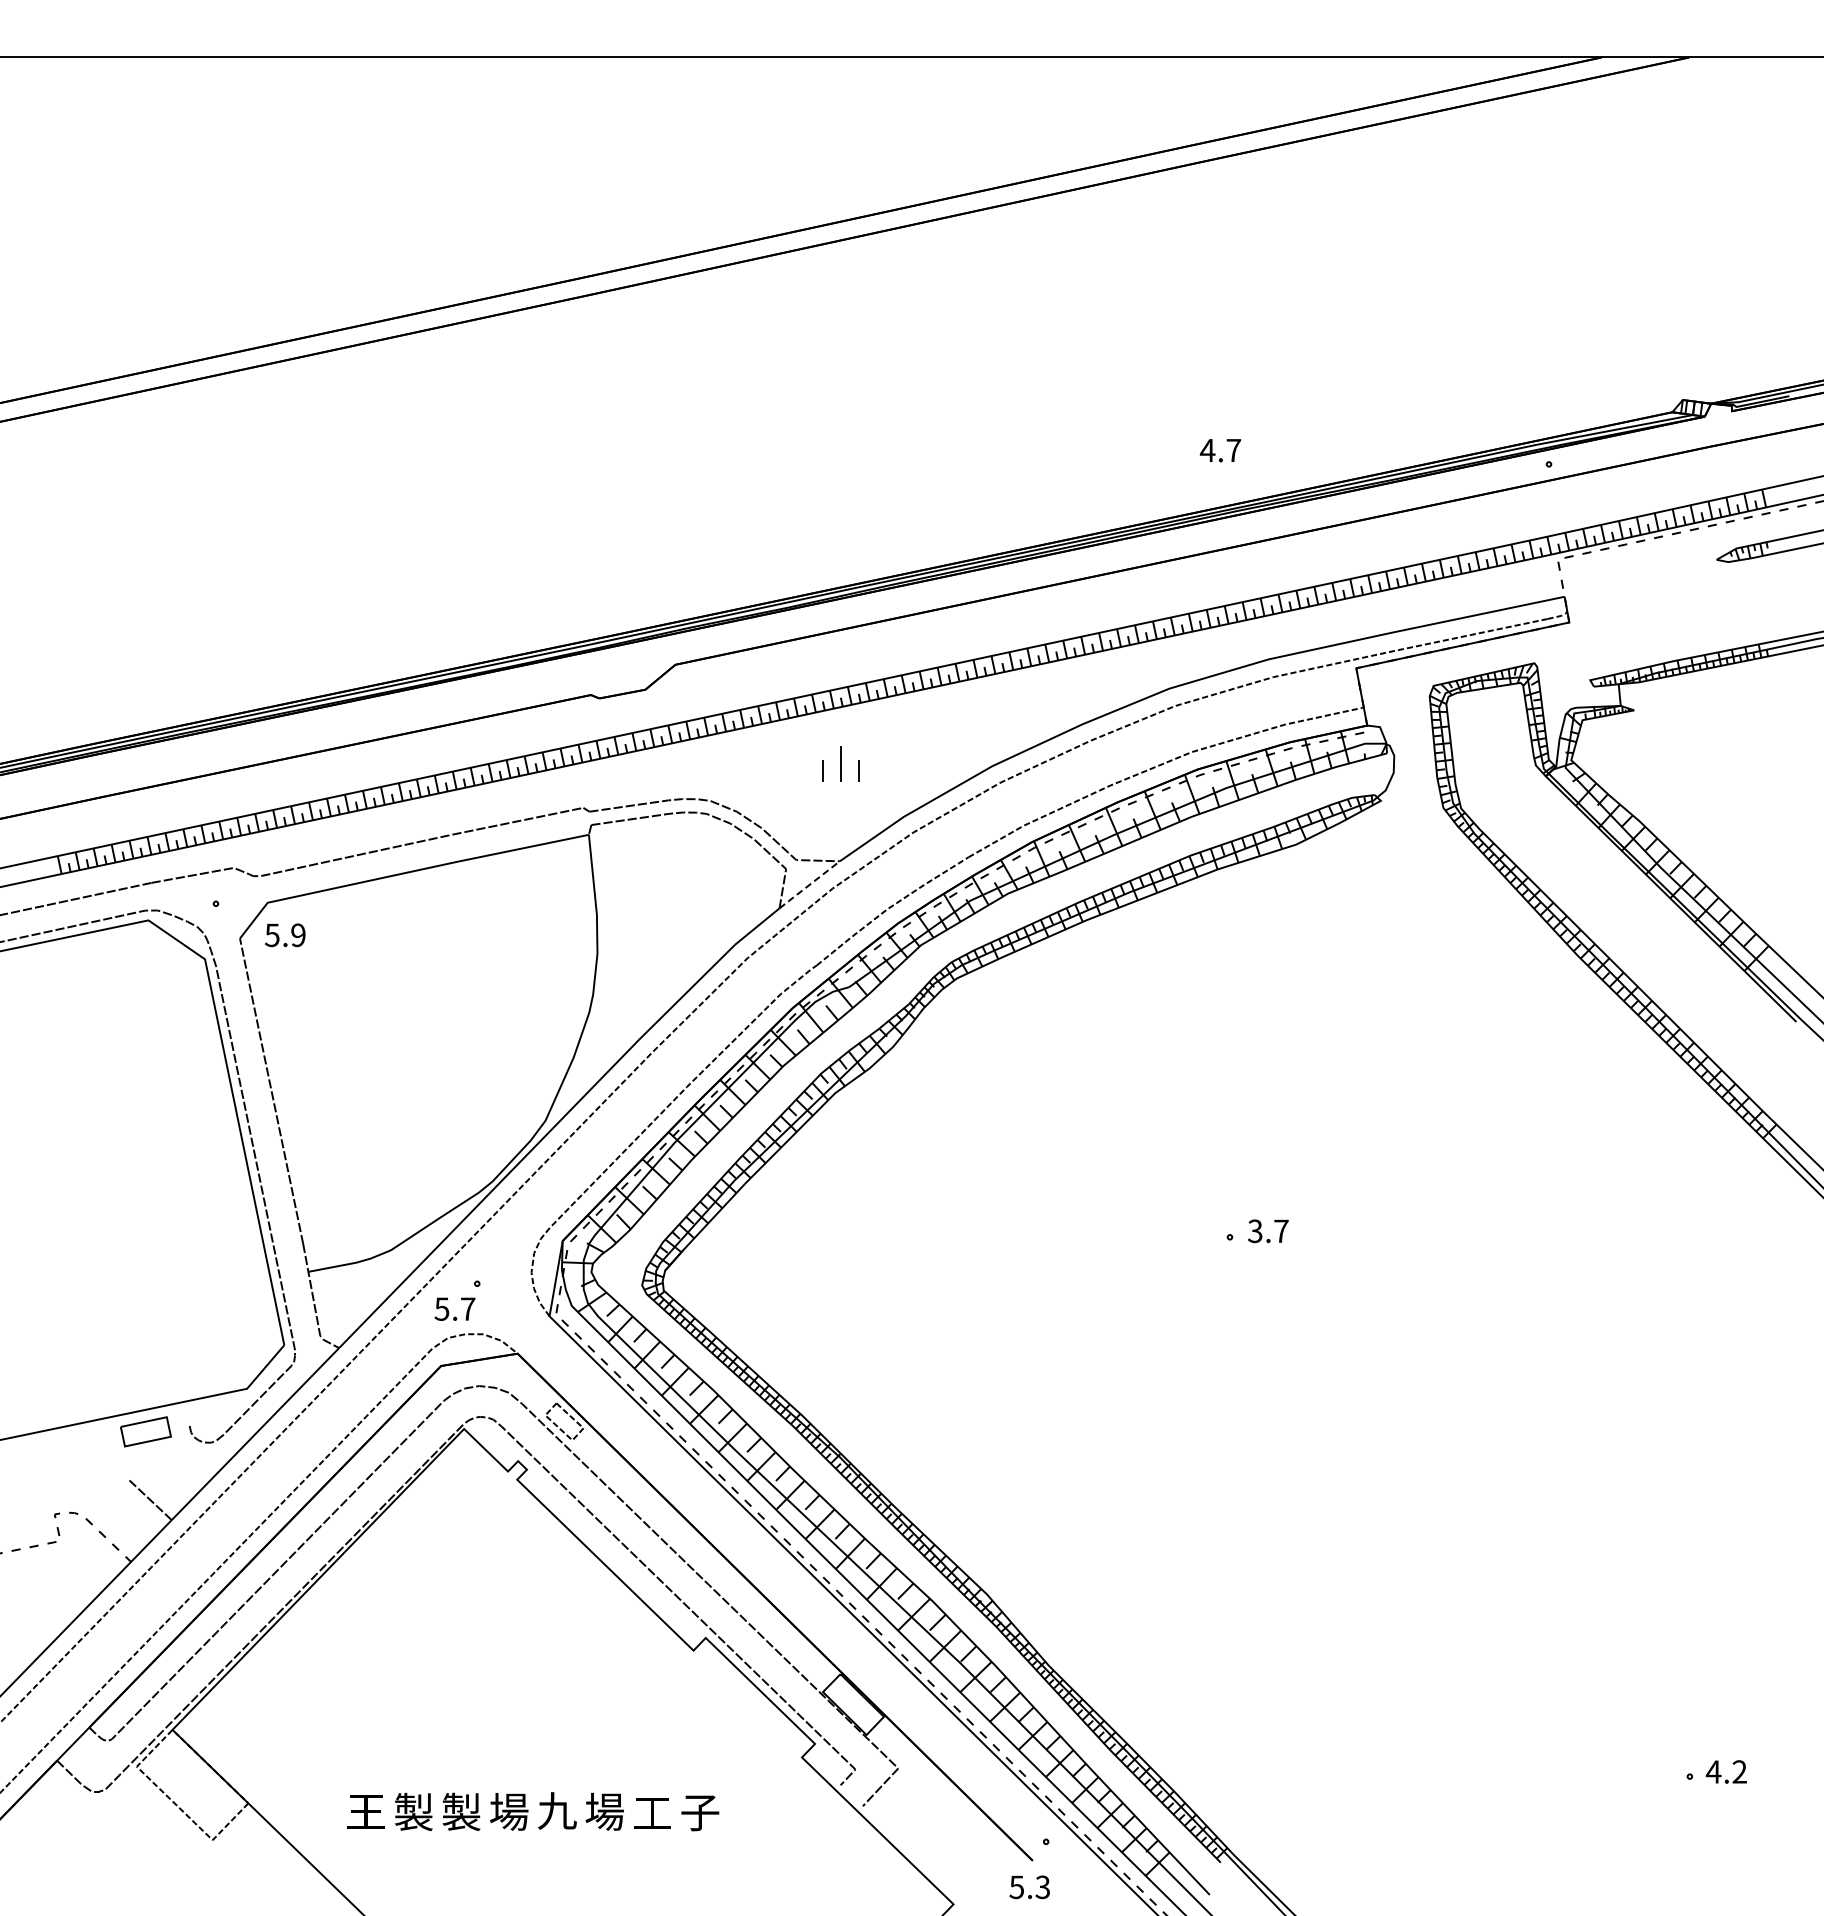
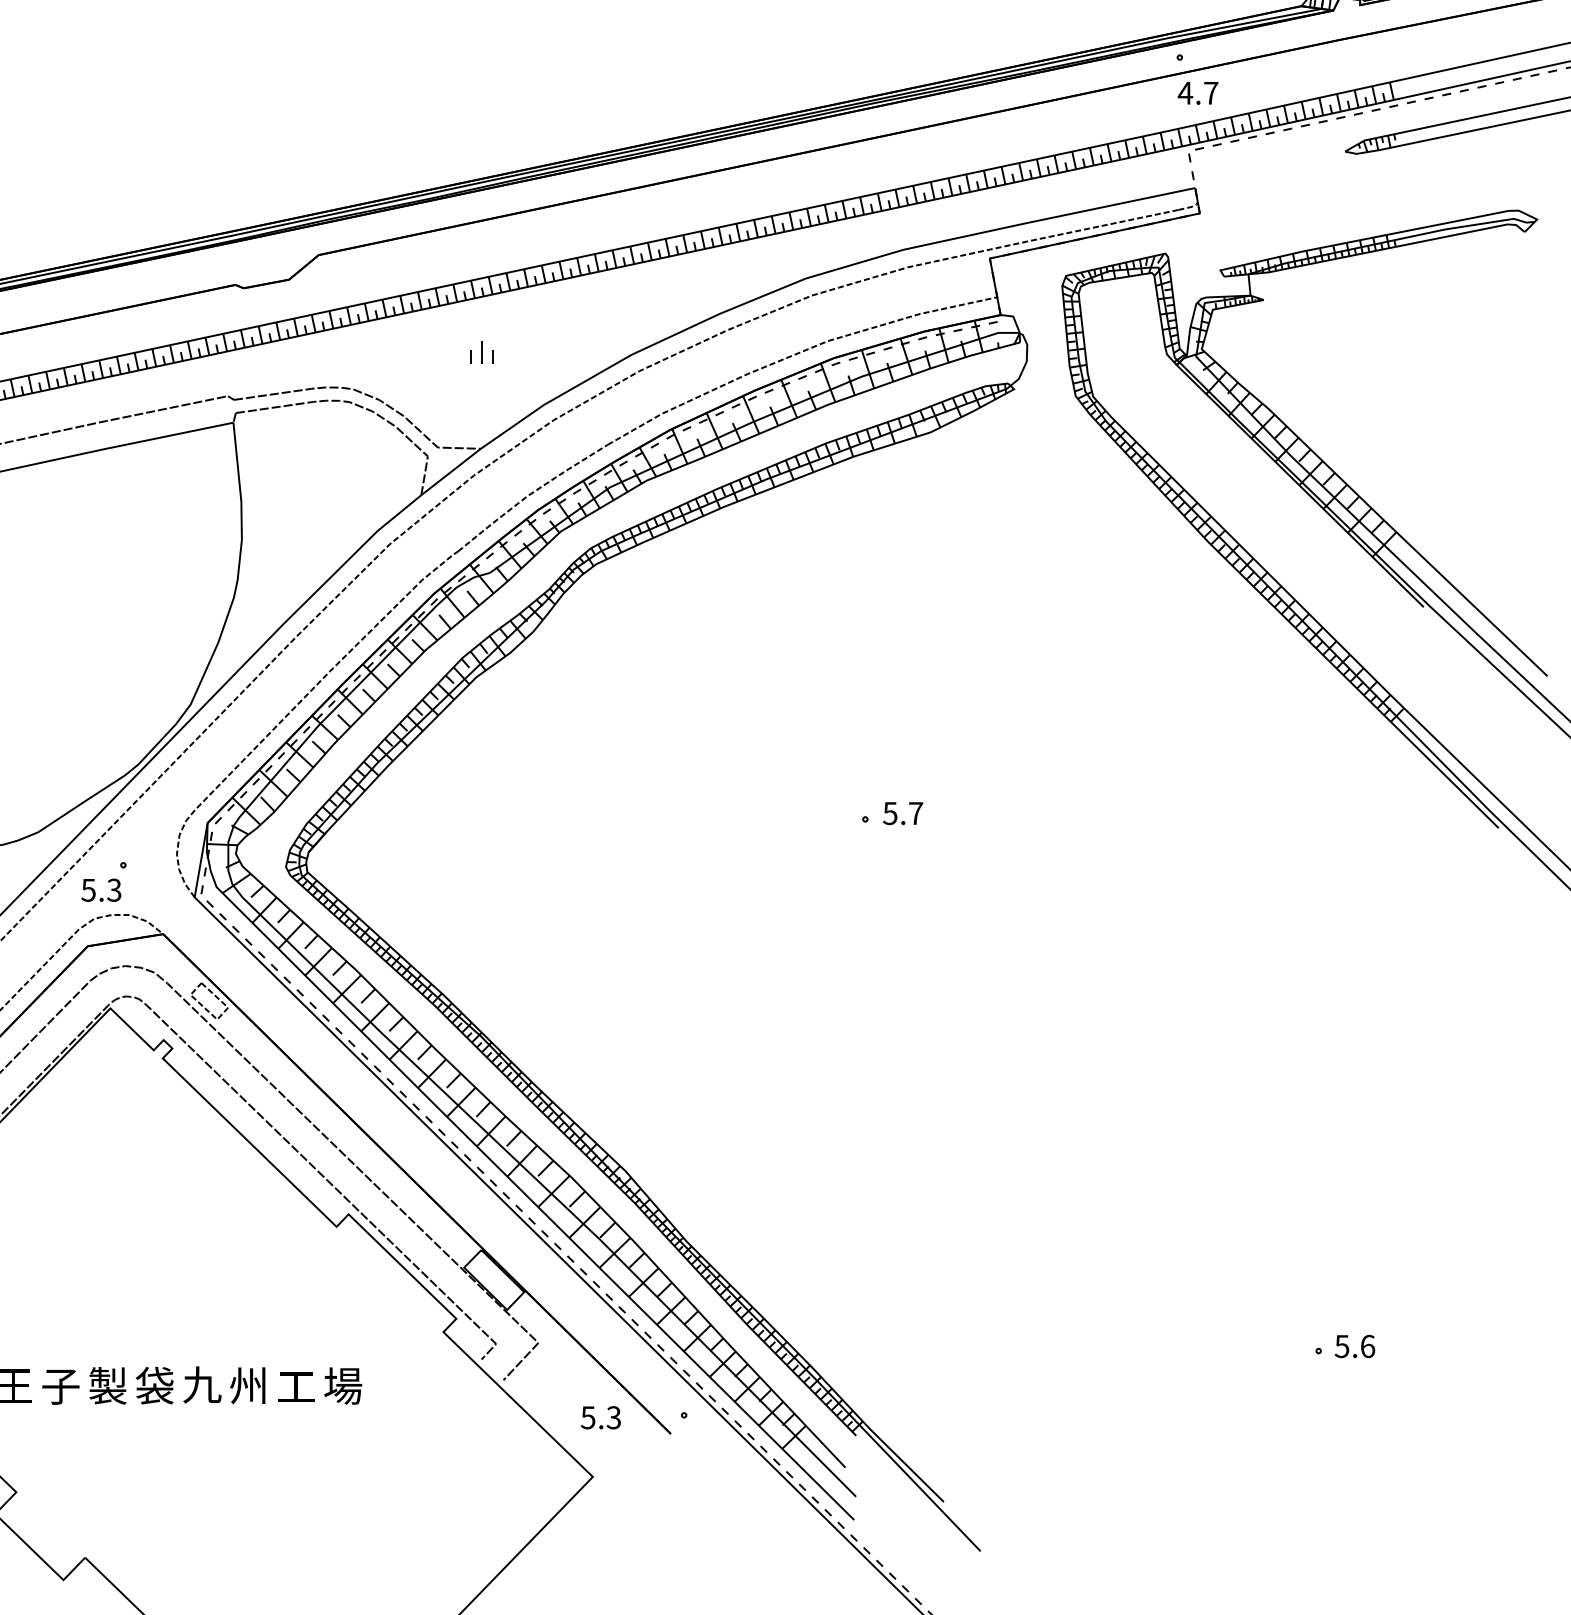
text: (1220, 450) -> (1198, 93), moved
part: (840, 763) -> (481, 352), size x0.62
line: (810, 884) -> (451, 471), dashed -> solid
text: (1255, 1230) -> (890, 812), 3.7 -> 5.7
text: (467, 1308) -> (113, 889), 5.7 -> 5.3
text: (1726, 1771) -> (1354, 1345), 4.2 -> 5.6
text: (413, 1811) -> (60, 1385), 製 -> 子
text: (508, 1811) -> (154, 1385), 場 -> 袋
text: (604, 1811) -> (248, 1385), 場 -> 州
text: (700, 1812) -> (343, 1386), 子 -> 場
text: (1029, 1887) -> (600, 1417), moved

